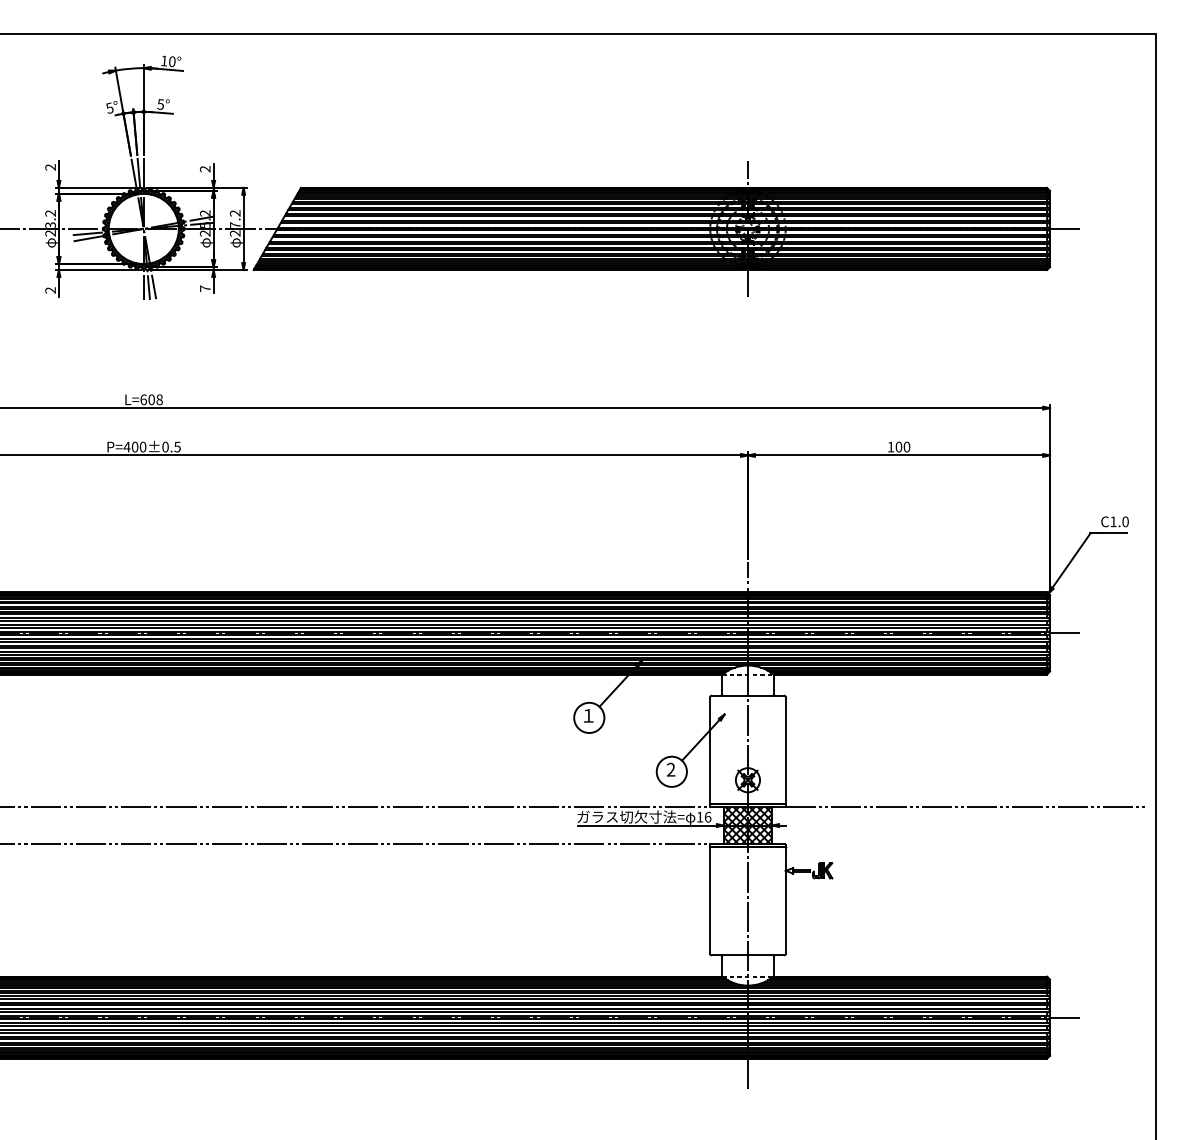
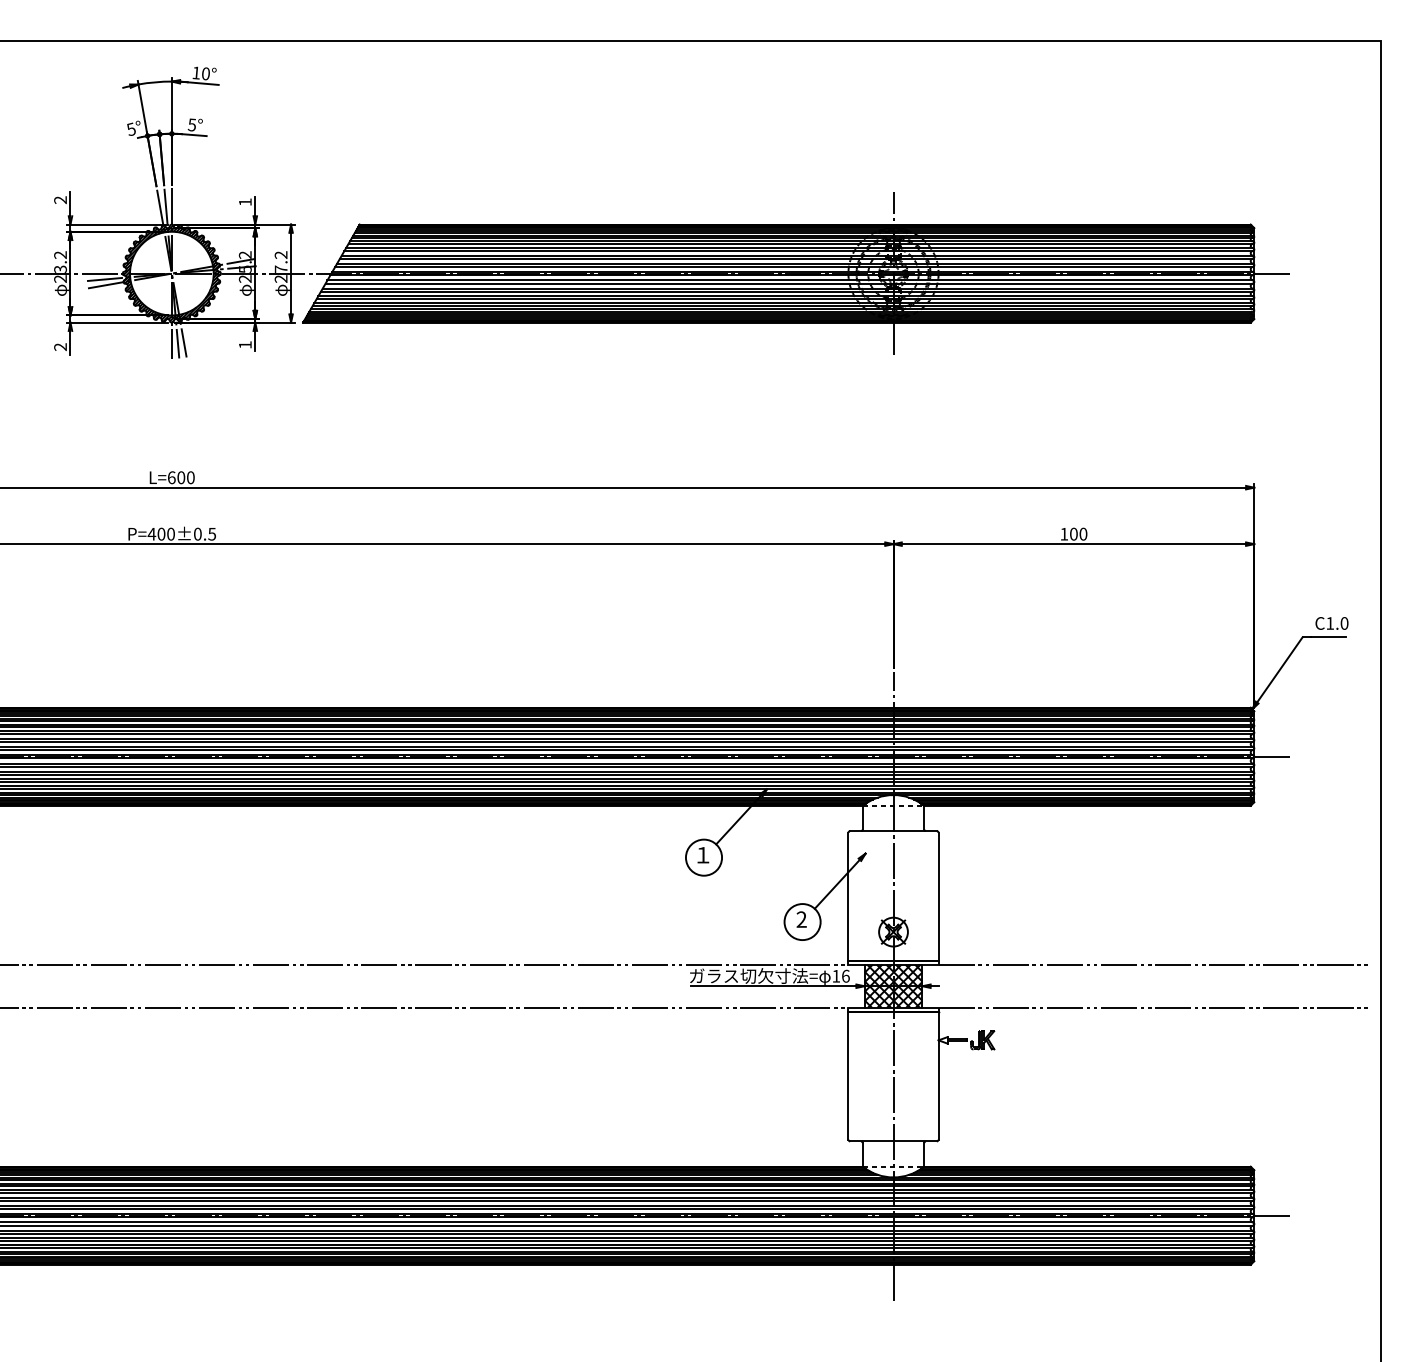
text: (204, 169) -> (244, 202), 2 -> 1
text: (205, 288) -> (245, 344), 7 -> 1
text: (159, 399) -> (190, 477), L=608 -> L=600
line: (966, 843) -> (1154, 1007), added

